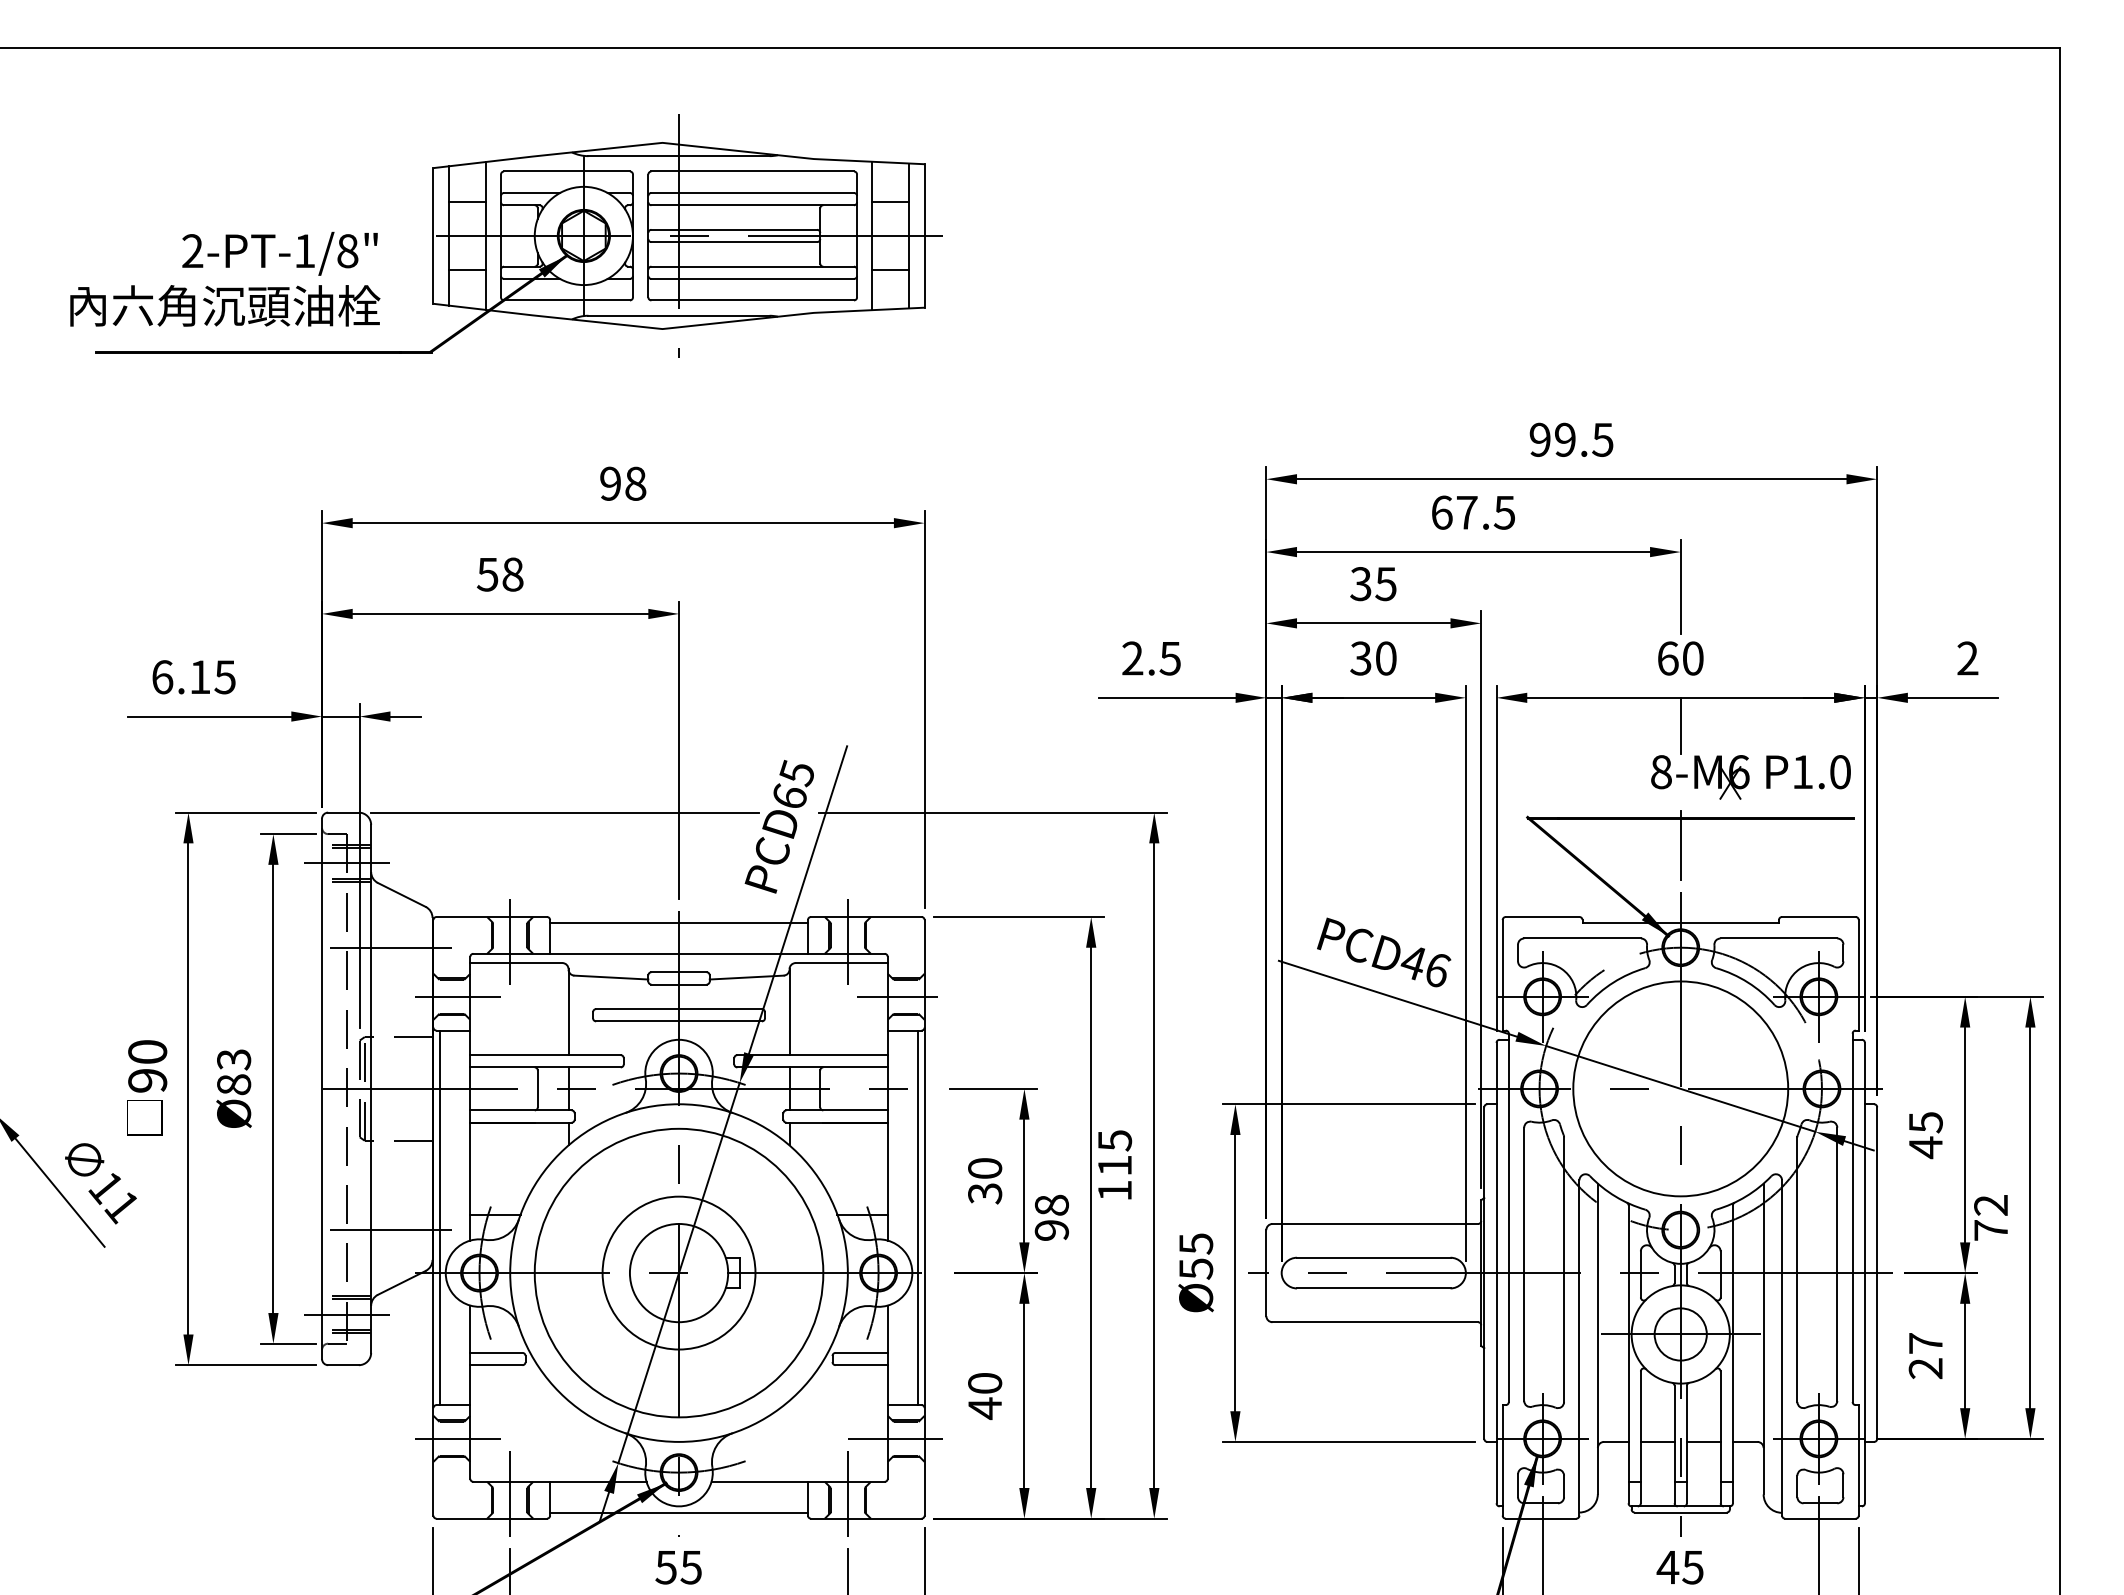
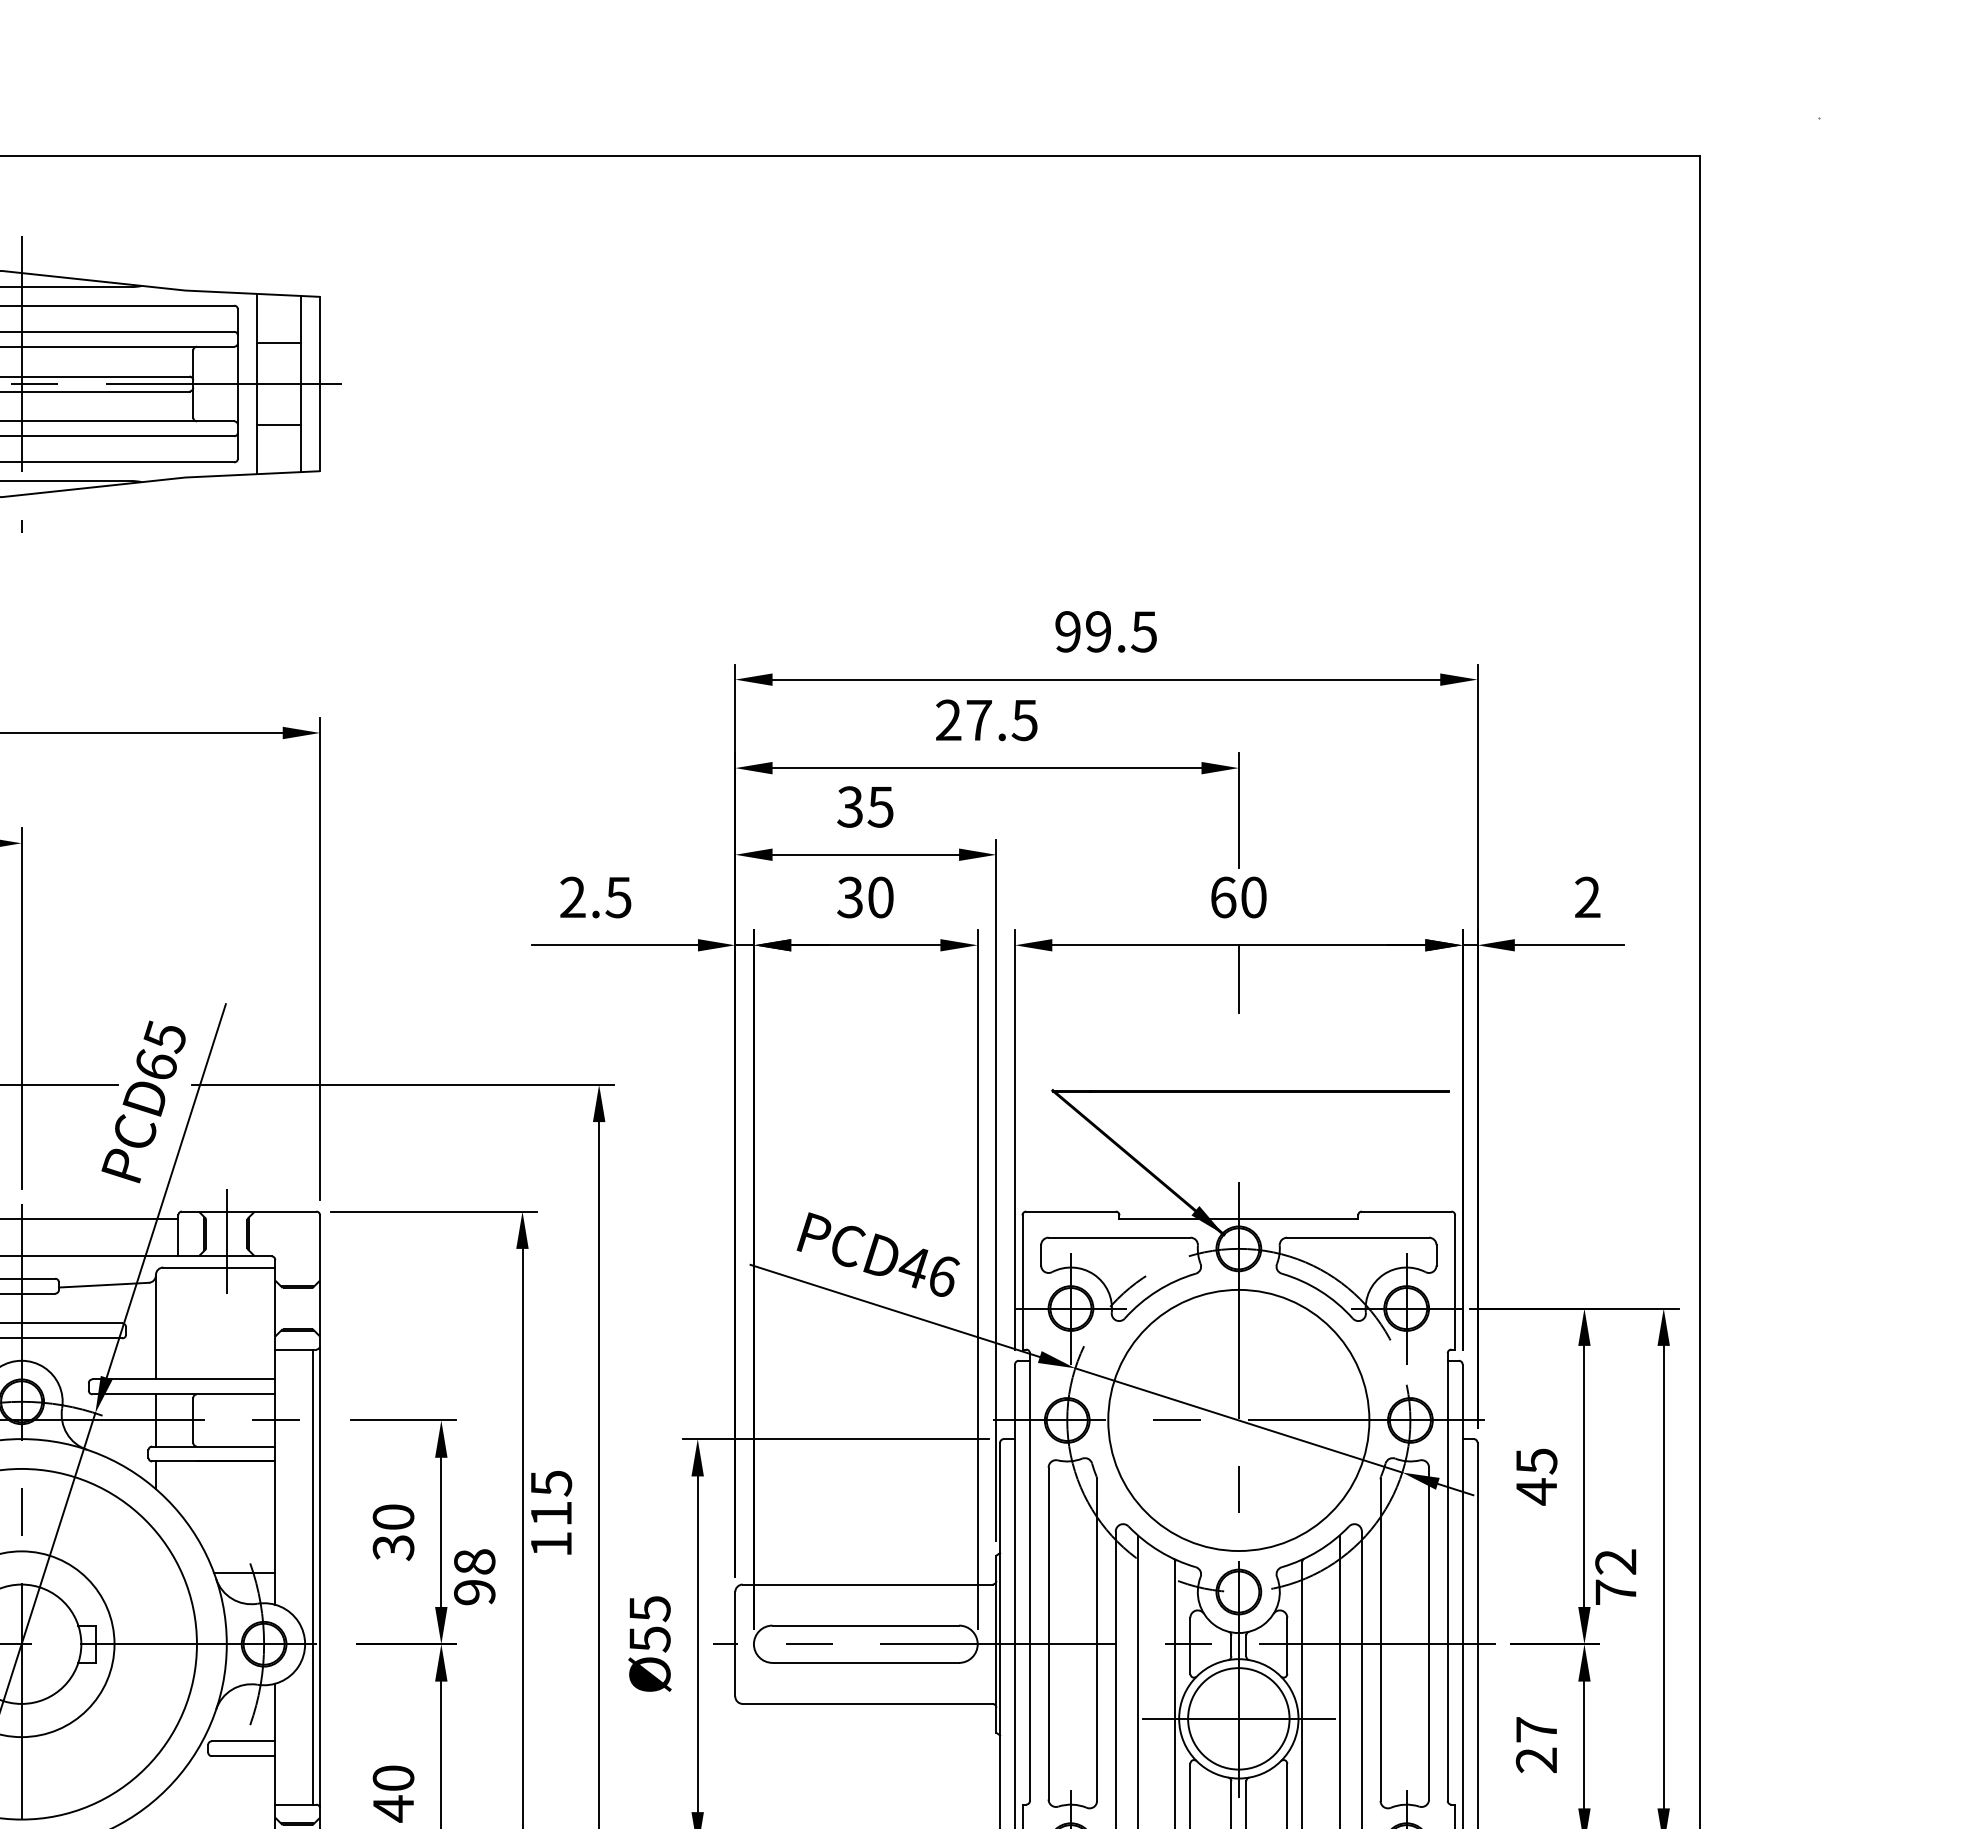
text: (1441, 512) -> (948, 720), 67.5 -> 27.5
part: (1750, 777) -> (1323, 1042), removed
line: (1680, 845) -> (1238, 1124), removed
line: (897, 996) -> (287, 1308), removed
circle: (1680, 1334) -> (1238, 1718), size x1.6

